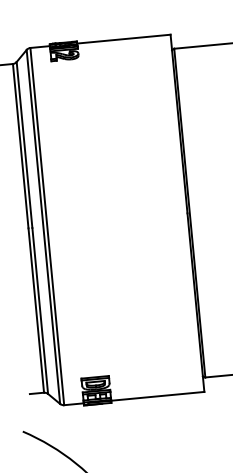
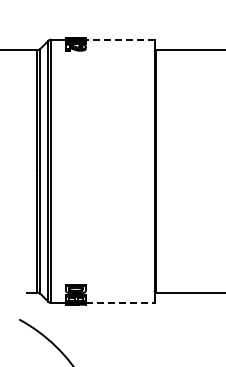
line: (122, 39) -> (119, 39), solid -> dashed
line: (158, 396) -> (120, 303), solid -> dashed

